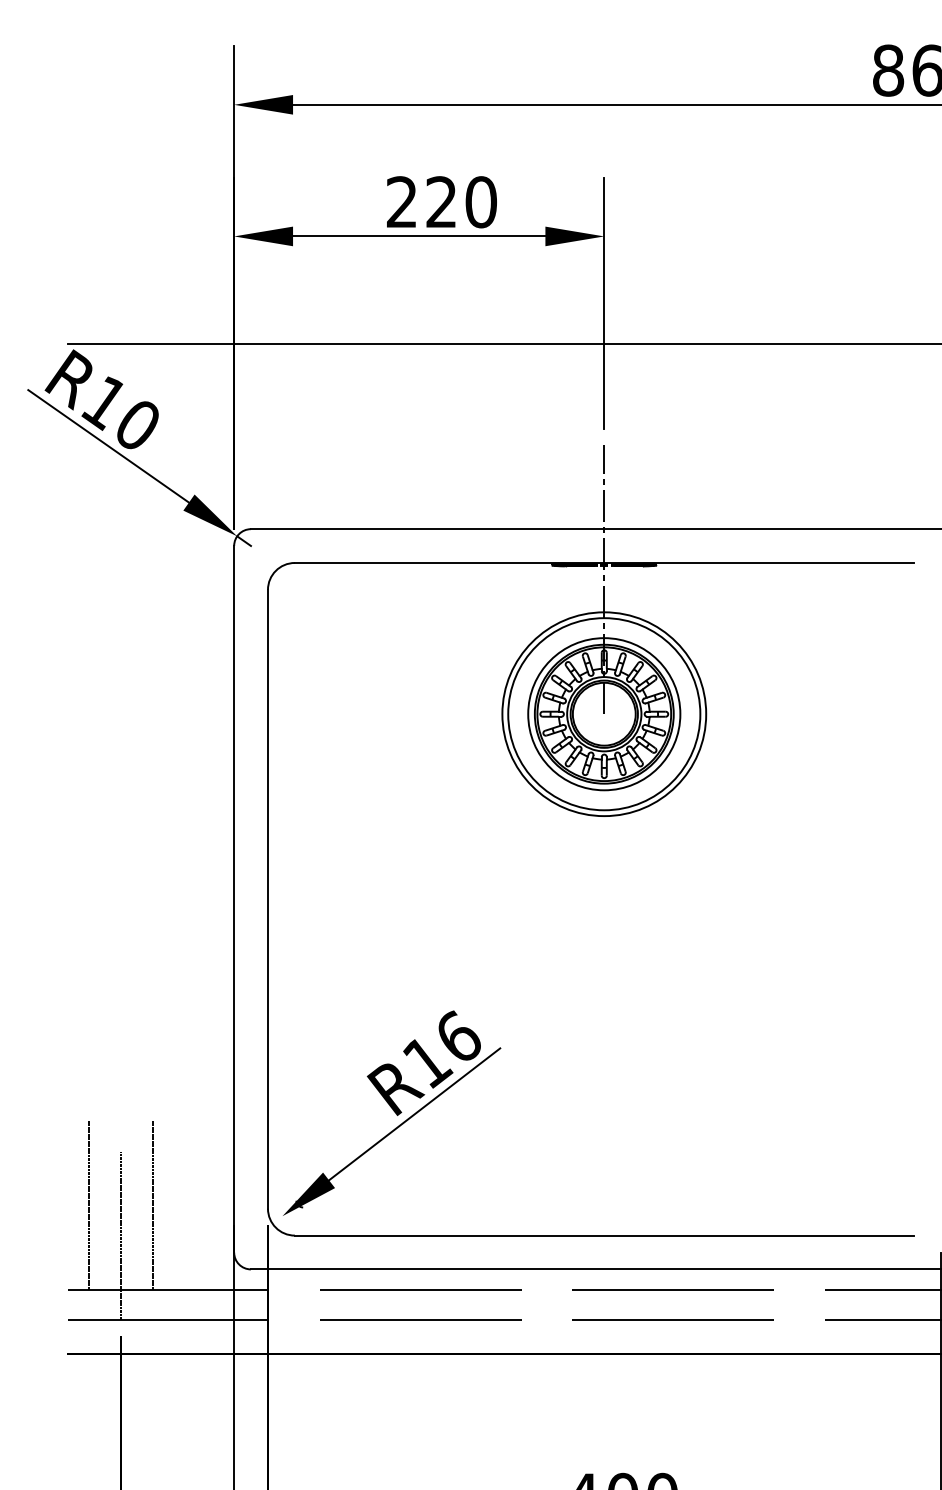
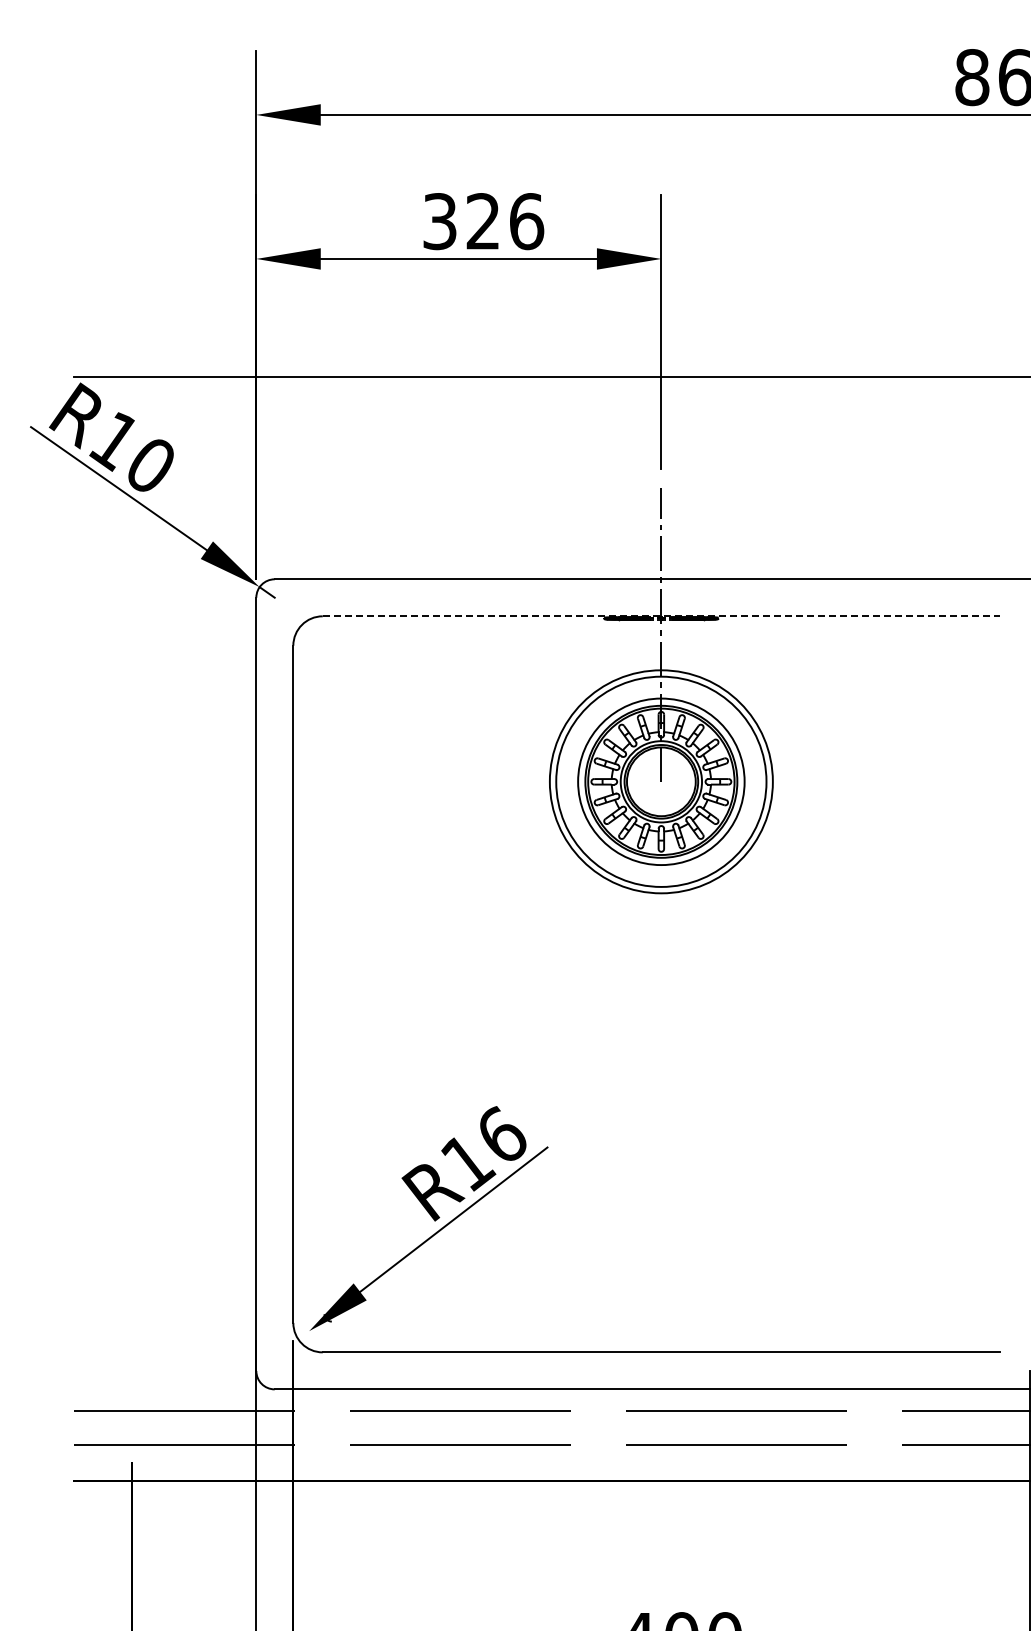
text: (441, 202) -> (483, 221), 220 -> 326
line: (604, 563) -> (661, 616), solid -> dashed
line: (89, 1205) -> (97, 1319), removed
line: (152, 1205) -> (167, 1319), removed
line: (121, 1235) -> (132, 1352), removed

